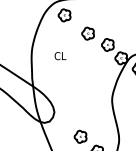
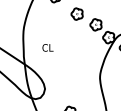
text: (60, 56) -> (47, 48), moved

